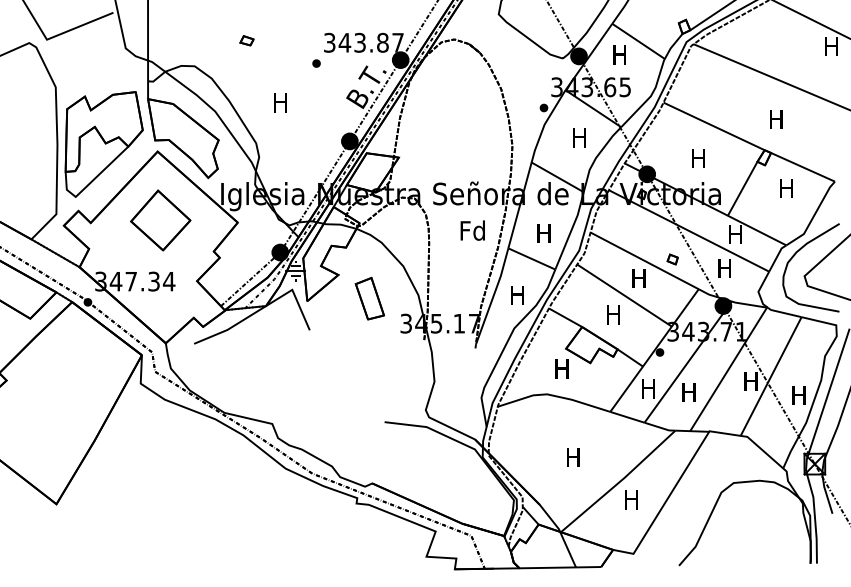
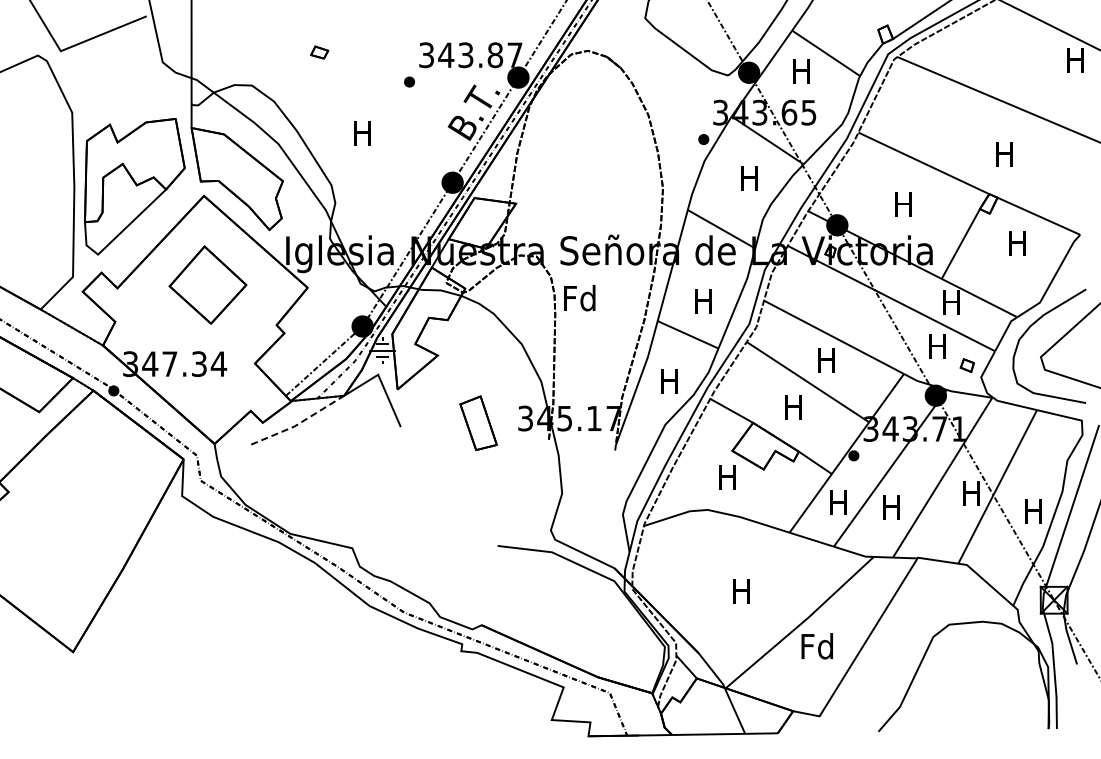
text: (472, 230) -> (579, 298), moved
part: (672, 259) -> (966, 365), moved
part: (369, 298) -> (478, 422), moved
line: (231, 327) -> (299, 423), solid -> dashed
text: (631, 499) -> (816, 646), H -> Fd

